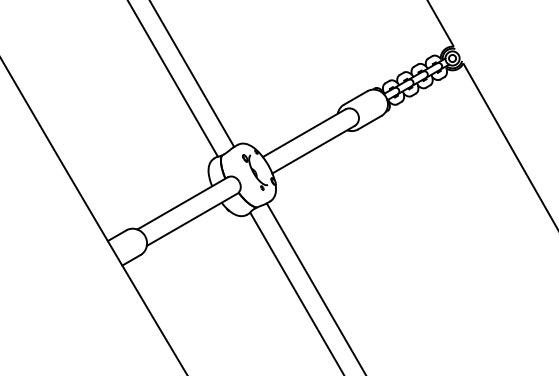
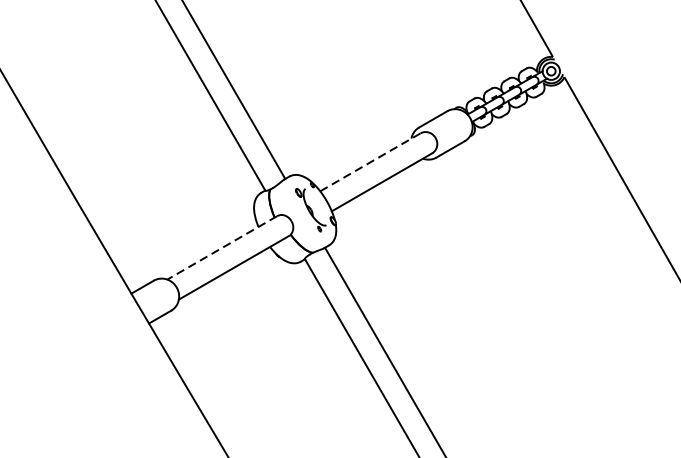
line: (304, 133) -> (370, 162), solid -> dashed
line: (182, 203) -> (222, 247), solid -> dashed

